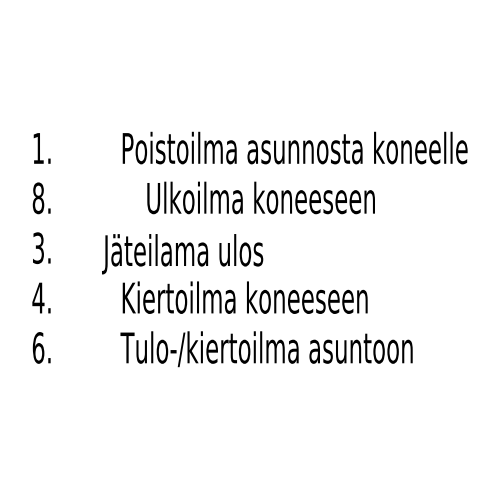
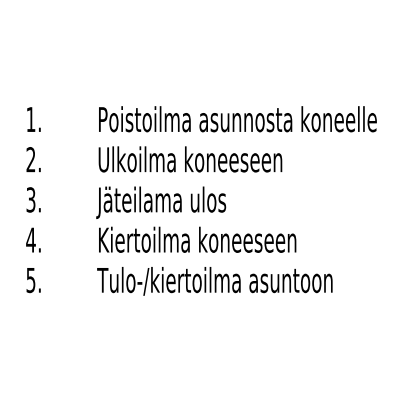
text: (37, 198) -> (30, 159), 8. -> 2.
text: (261, 198) -> (190, 159), moved
text: (183, 253) -> (161, 202), moved
text: (37, 348) -> (30, 280), 6. -> 5.

